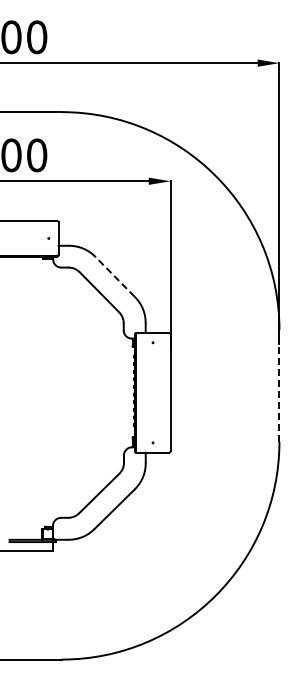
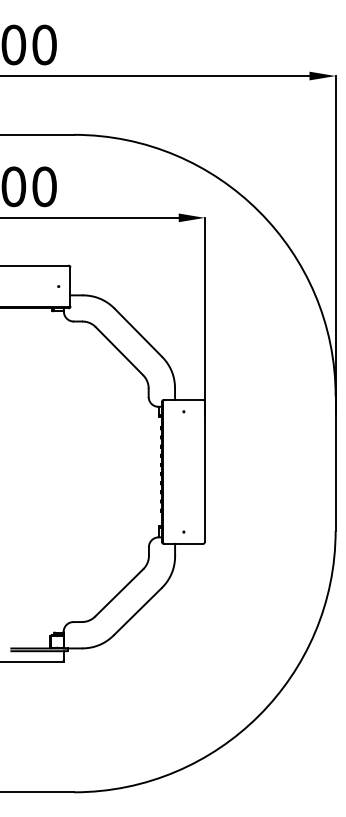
line: (115, 276) -> (138, 332), dashed -> solid
line: (279, 385) -> (335, 463), dashed -> solid

